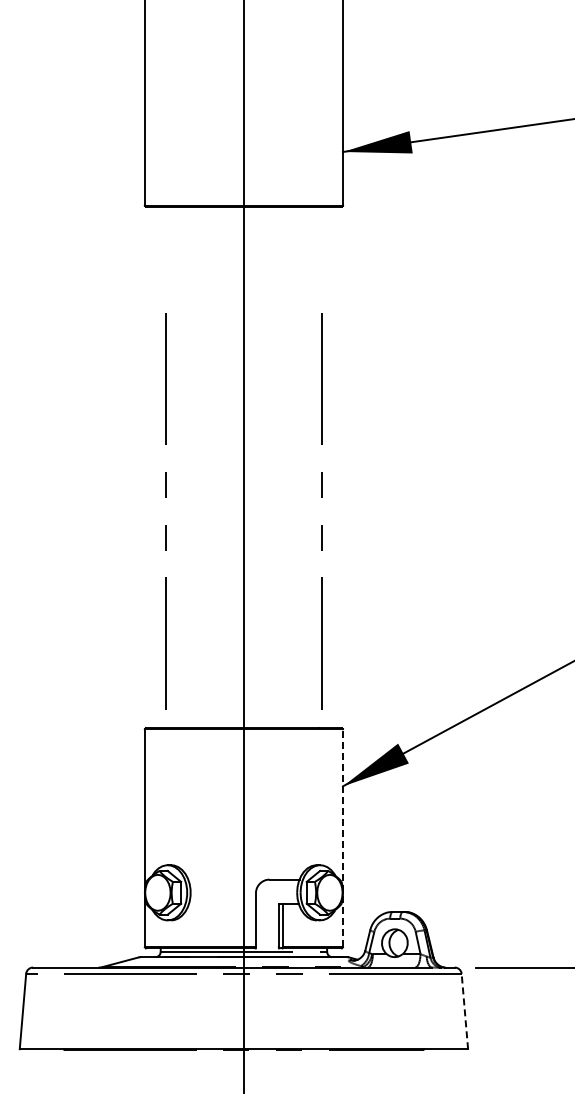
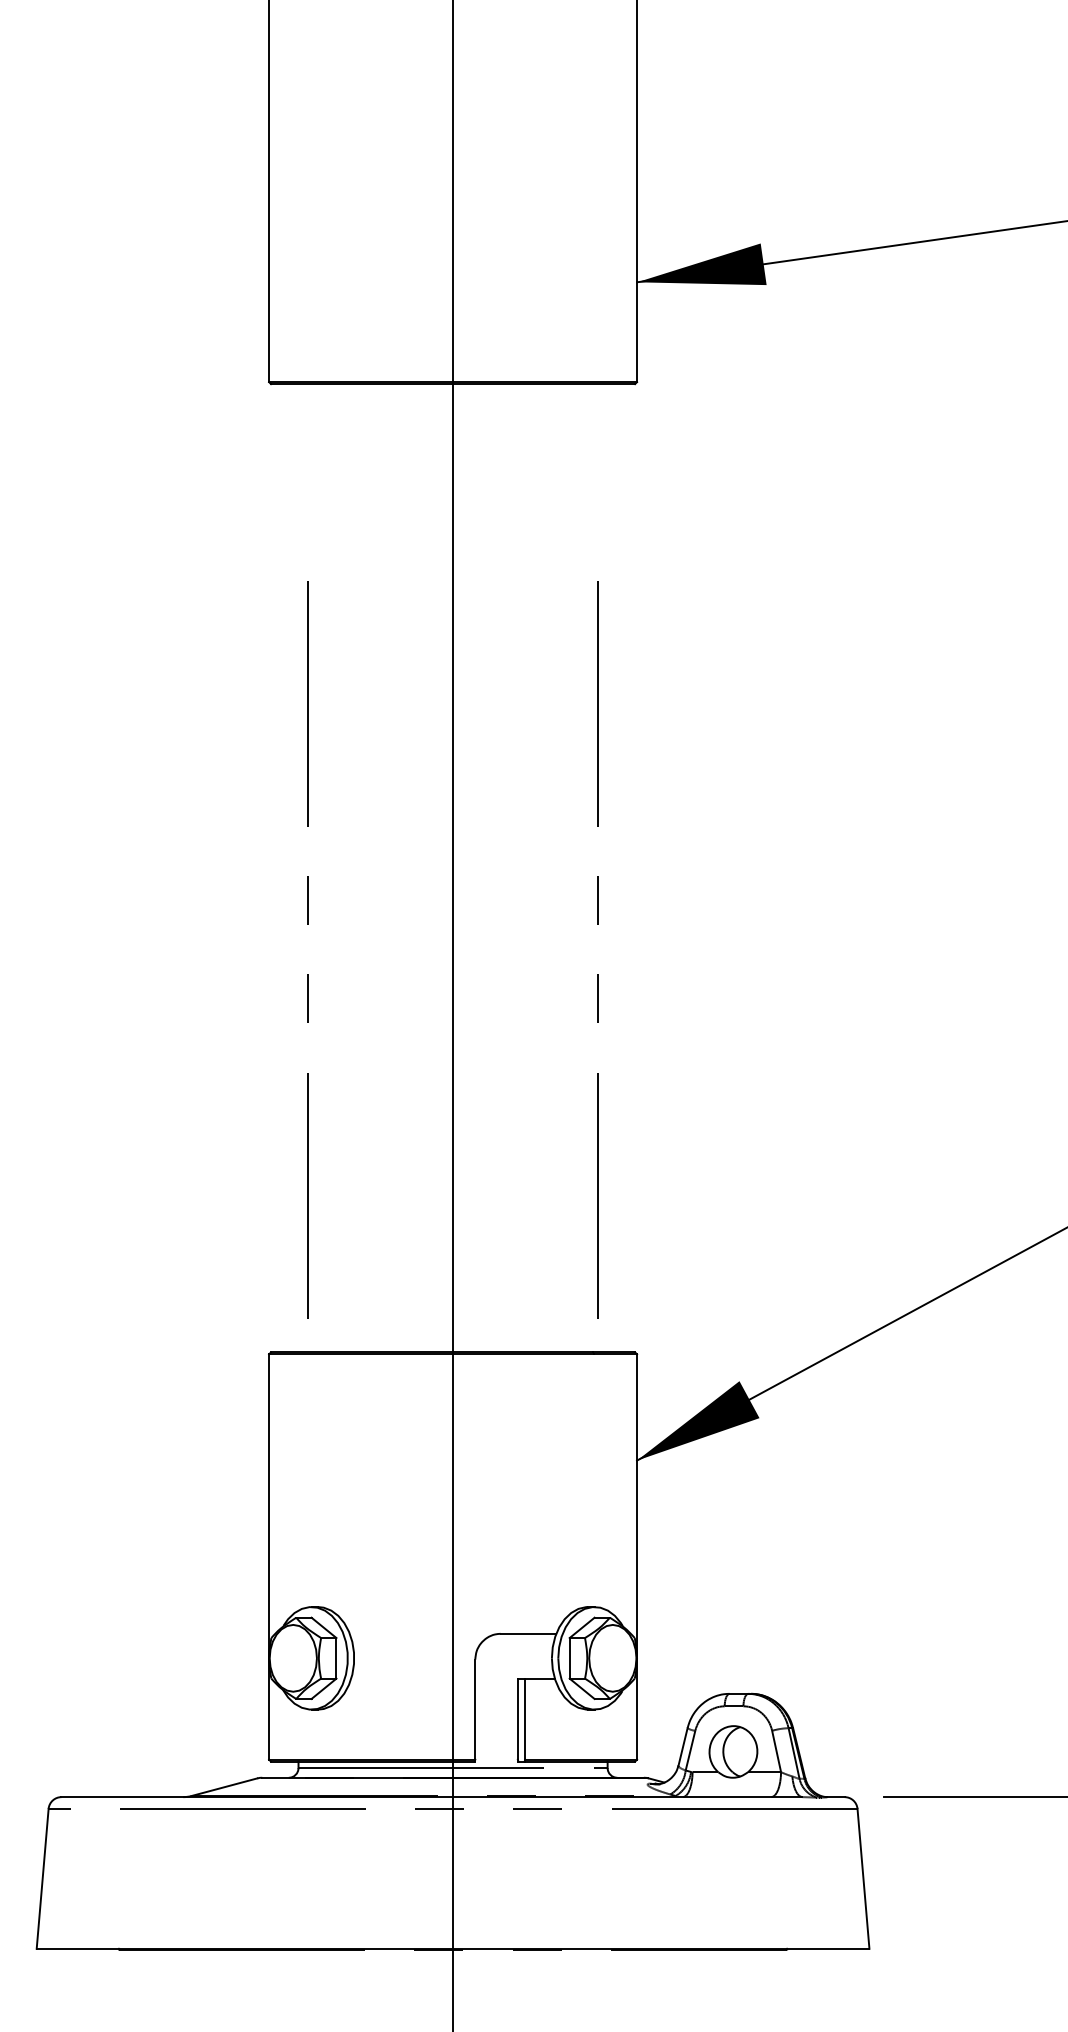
line: (342, 837) -> (636, 1555), dashed -> solid
line: (464, 1011) -> (862, 1878), dashed -> solid

